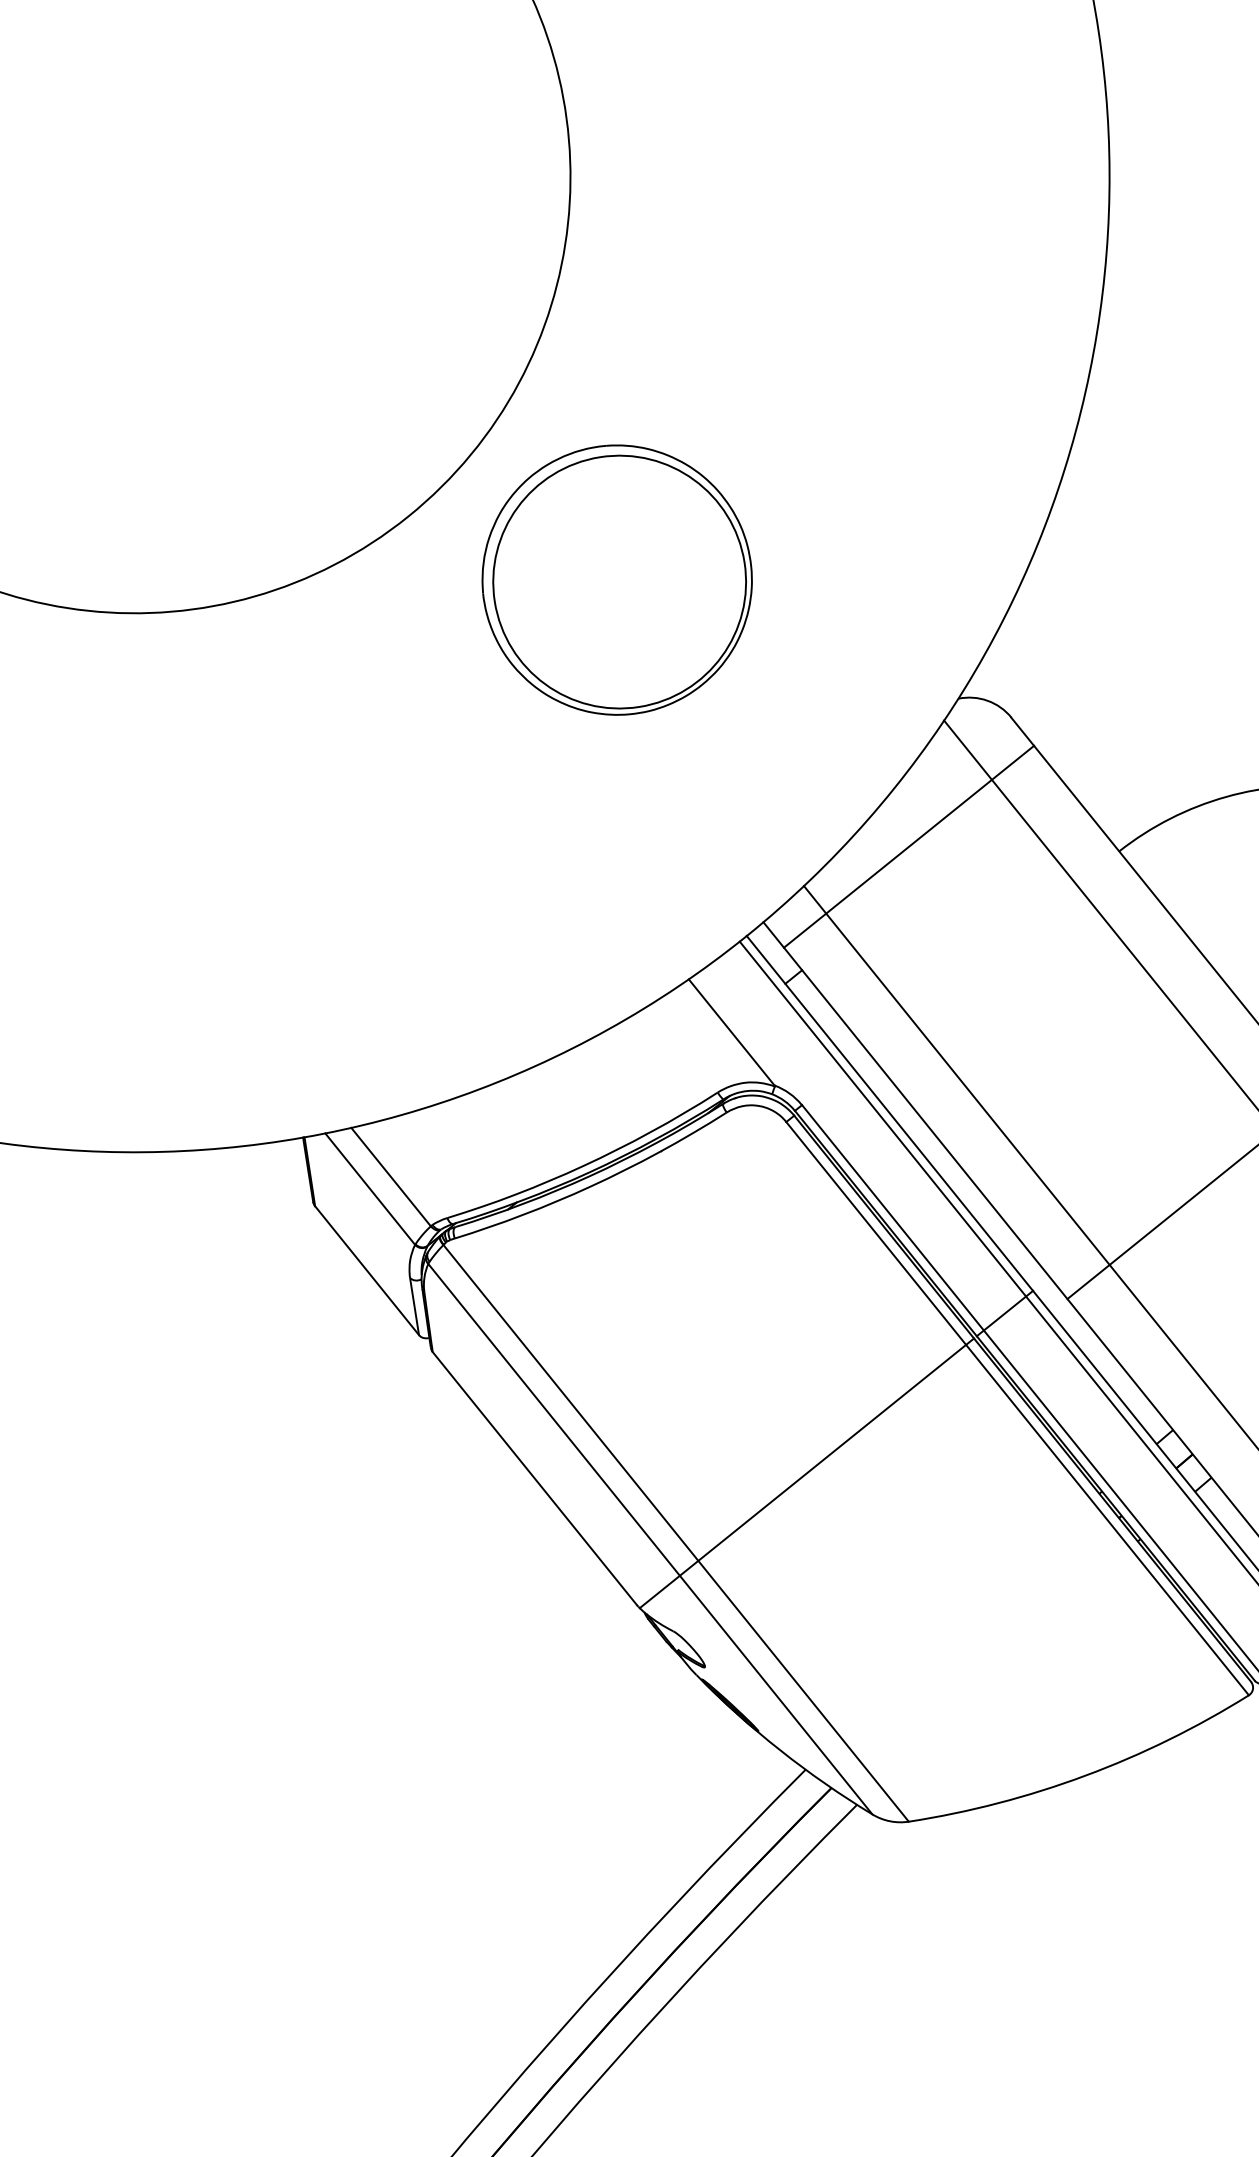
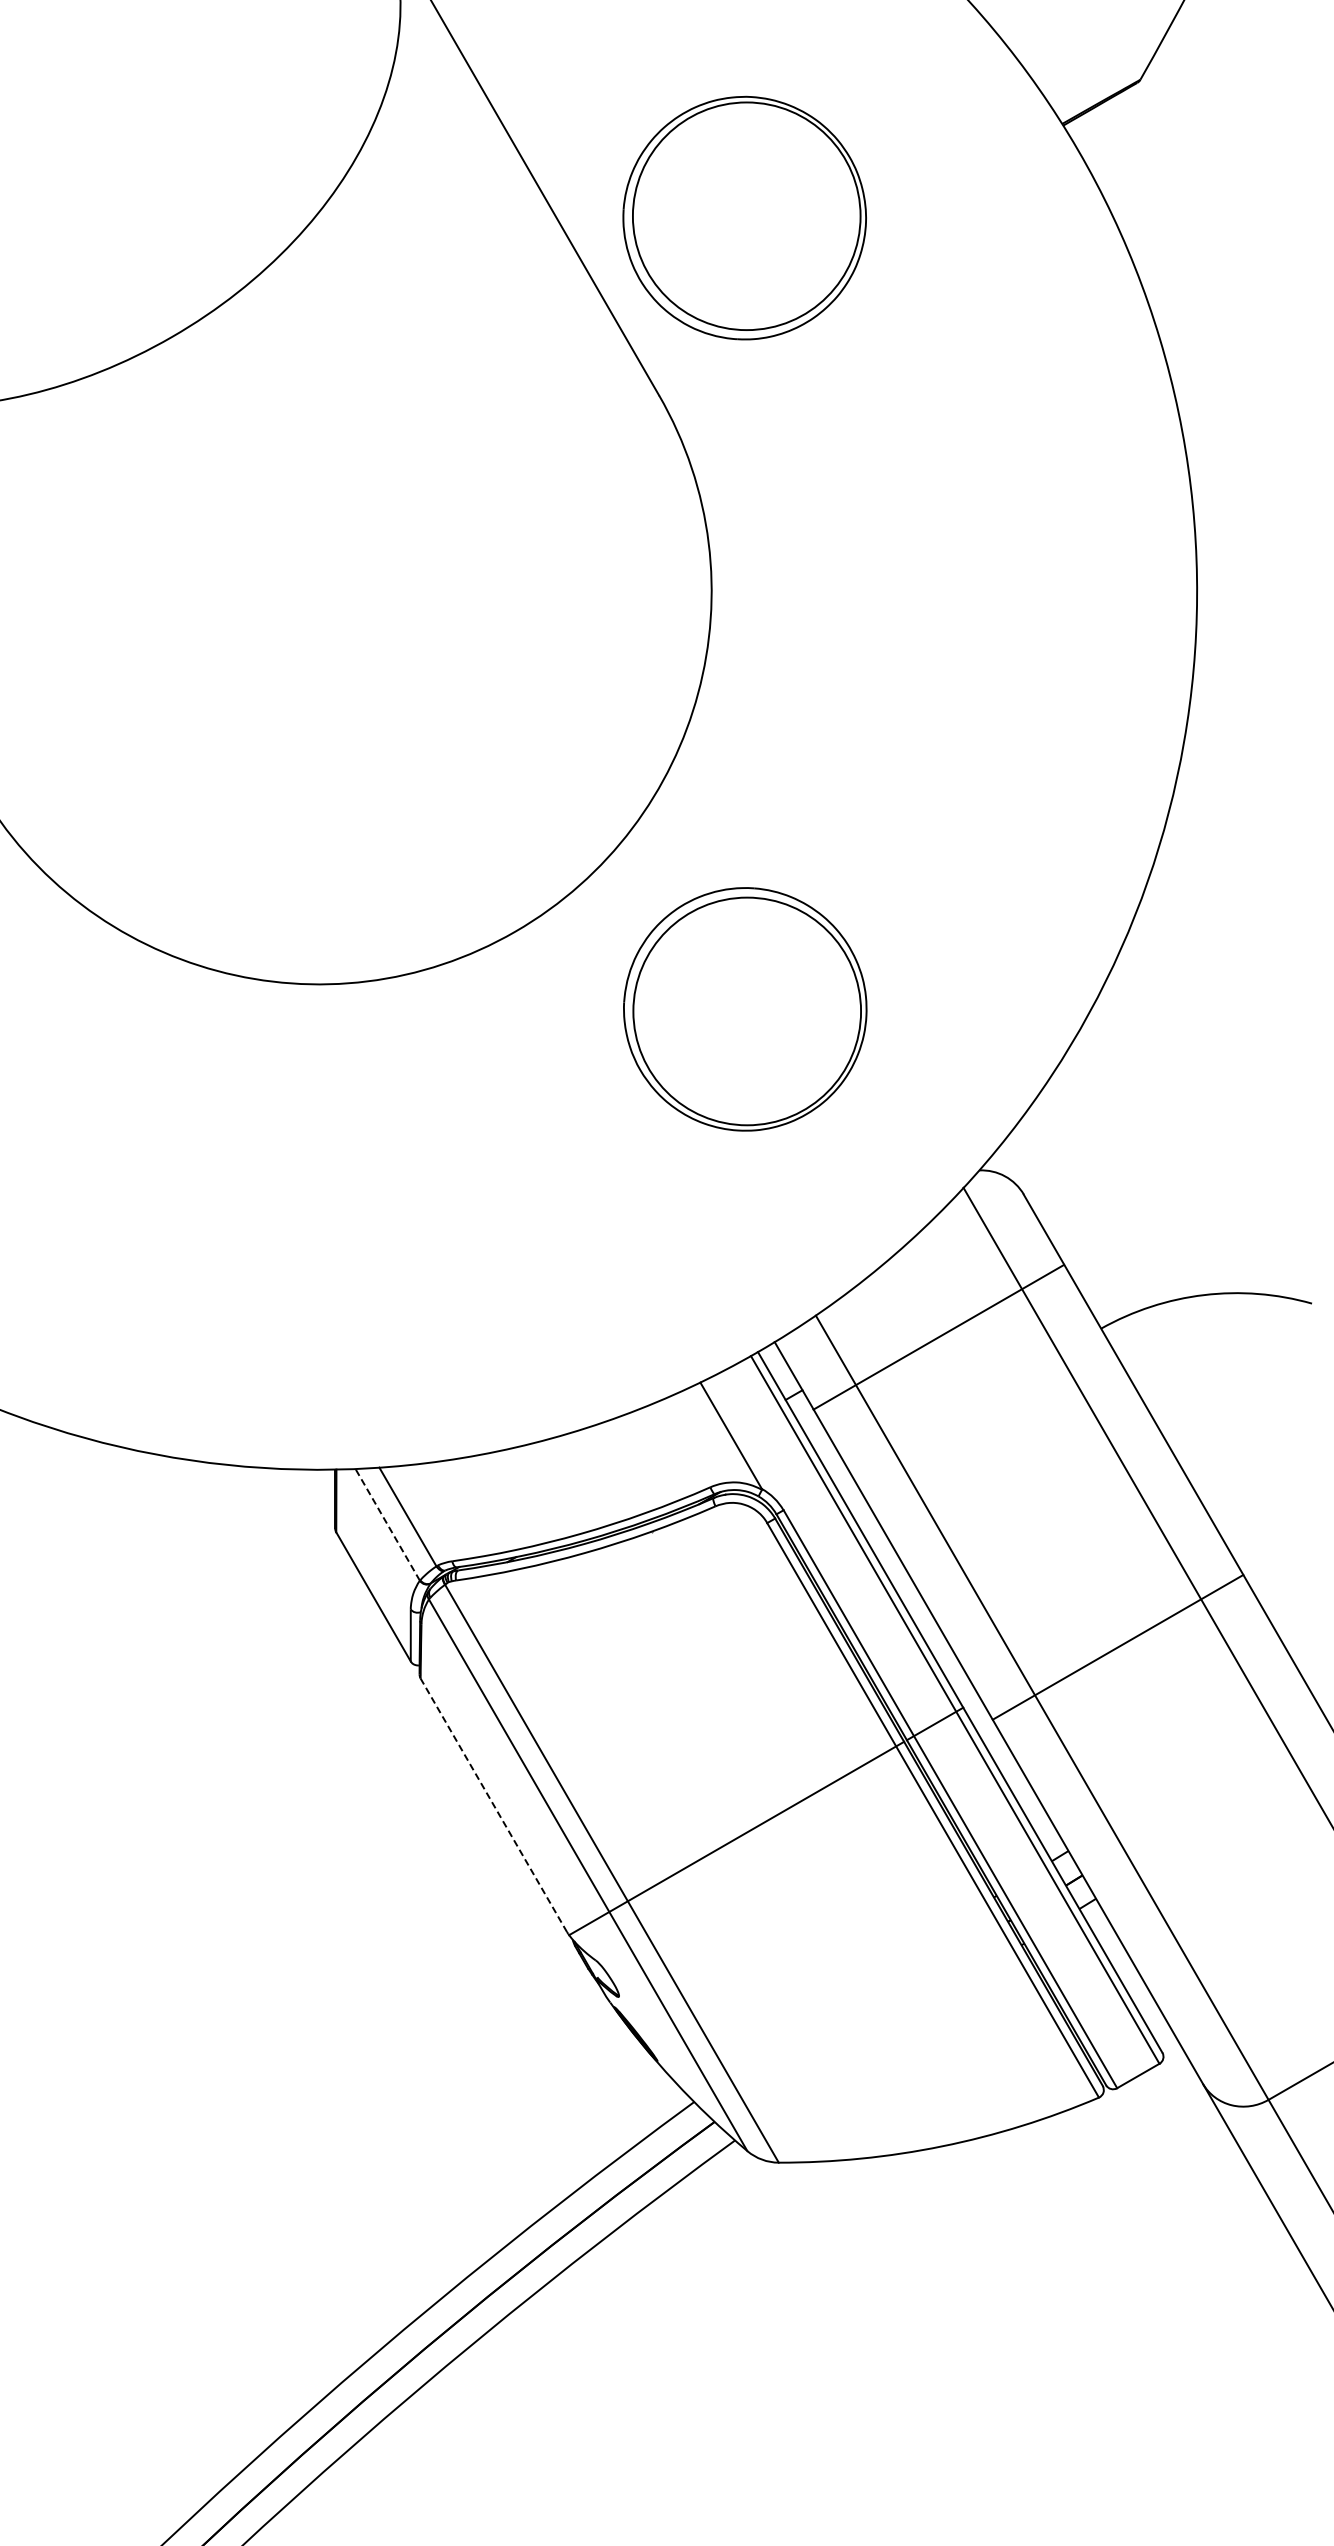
part: (617, 580) -> (745, 1009), moved
line: (908, 845) -> (938, 1336), moved
line: (369, 1188) -> (387, 1524), solid -> dashed
line: (534, 1477) -> (493, 1804), solid -> dashed

